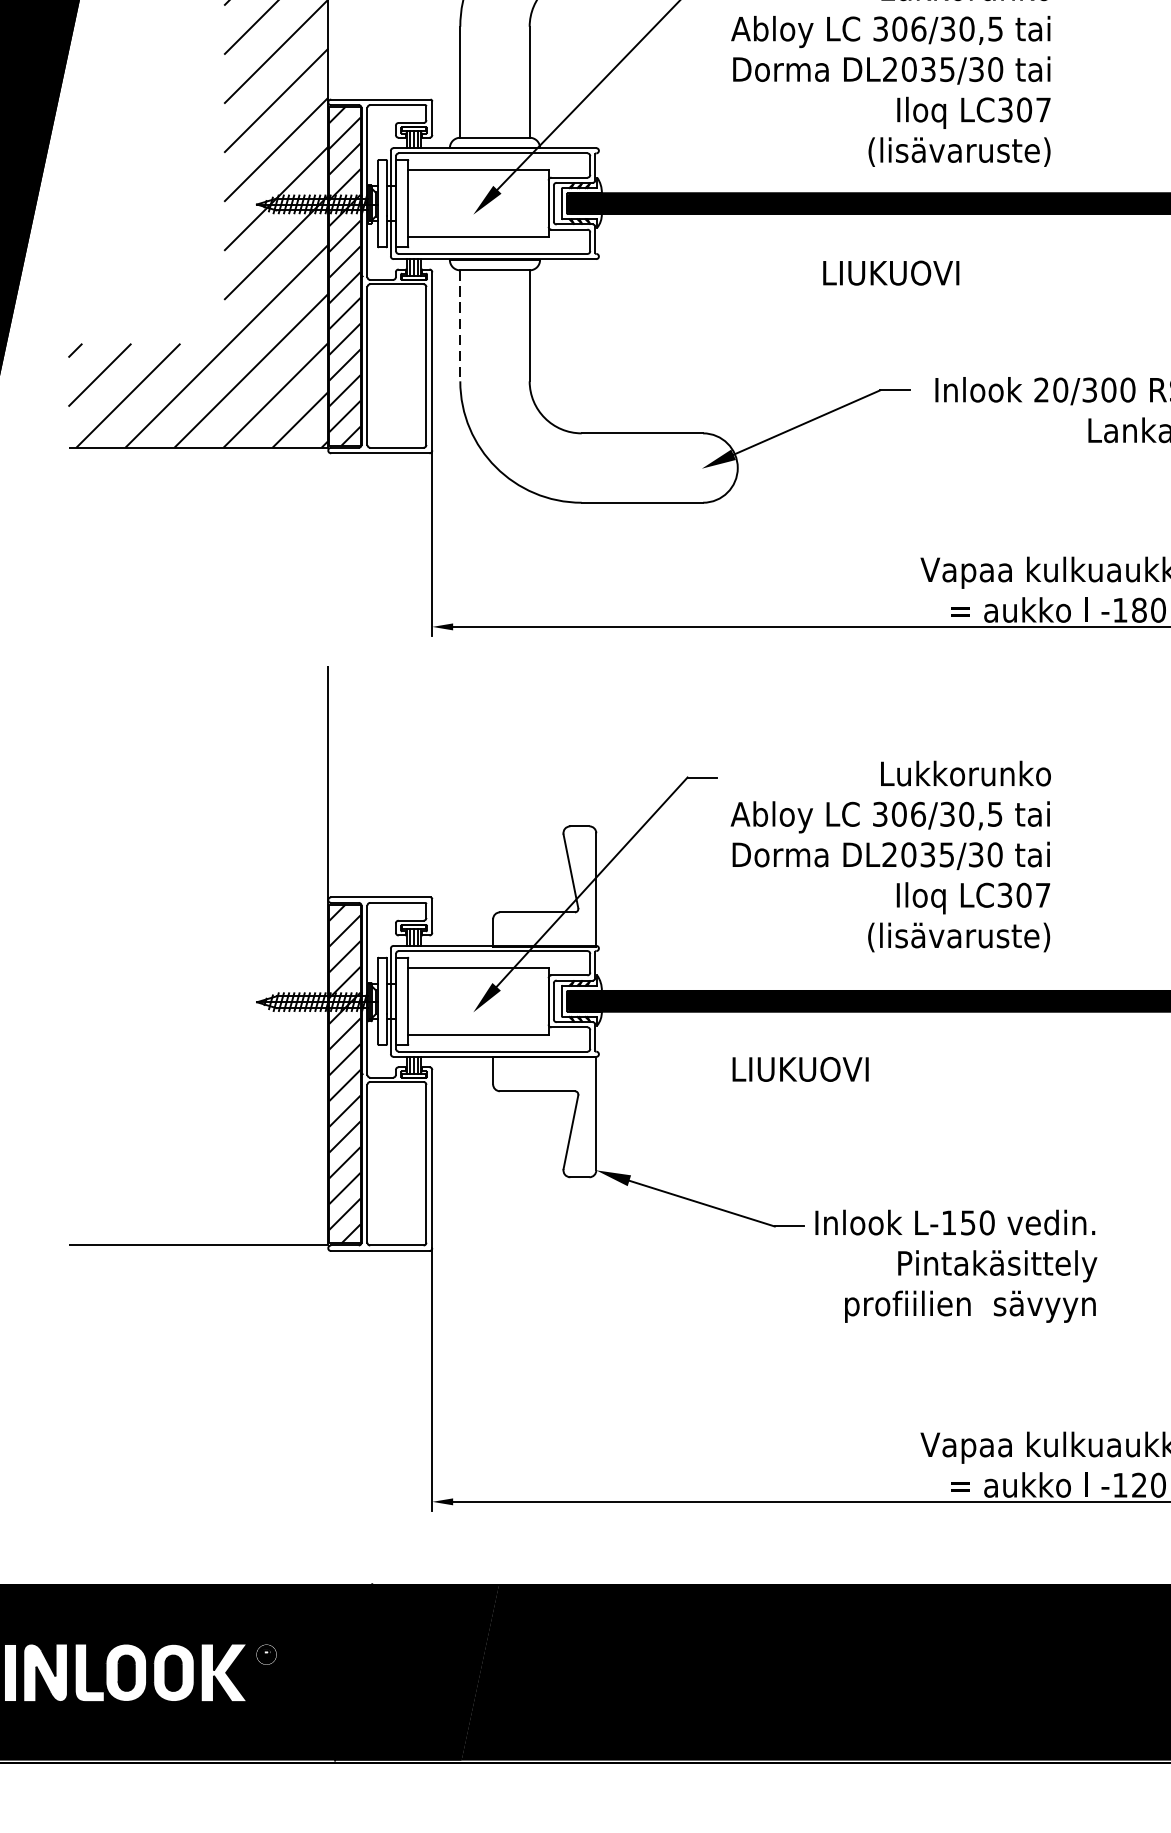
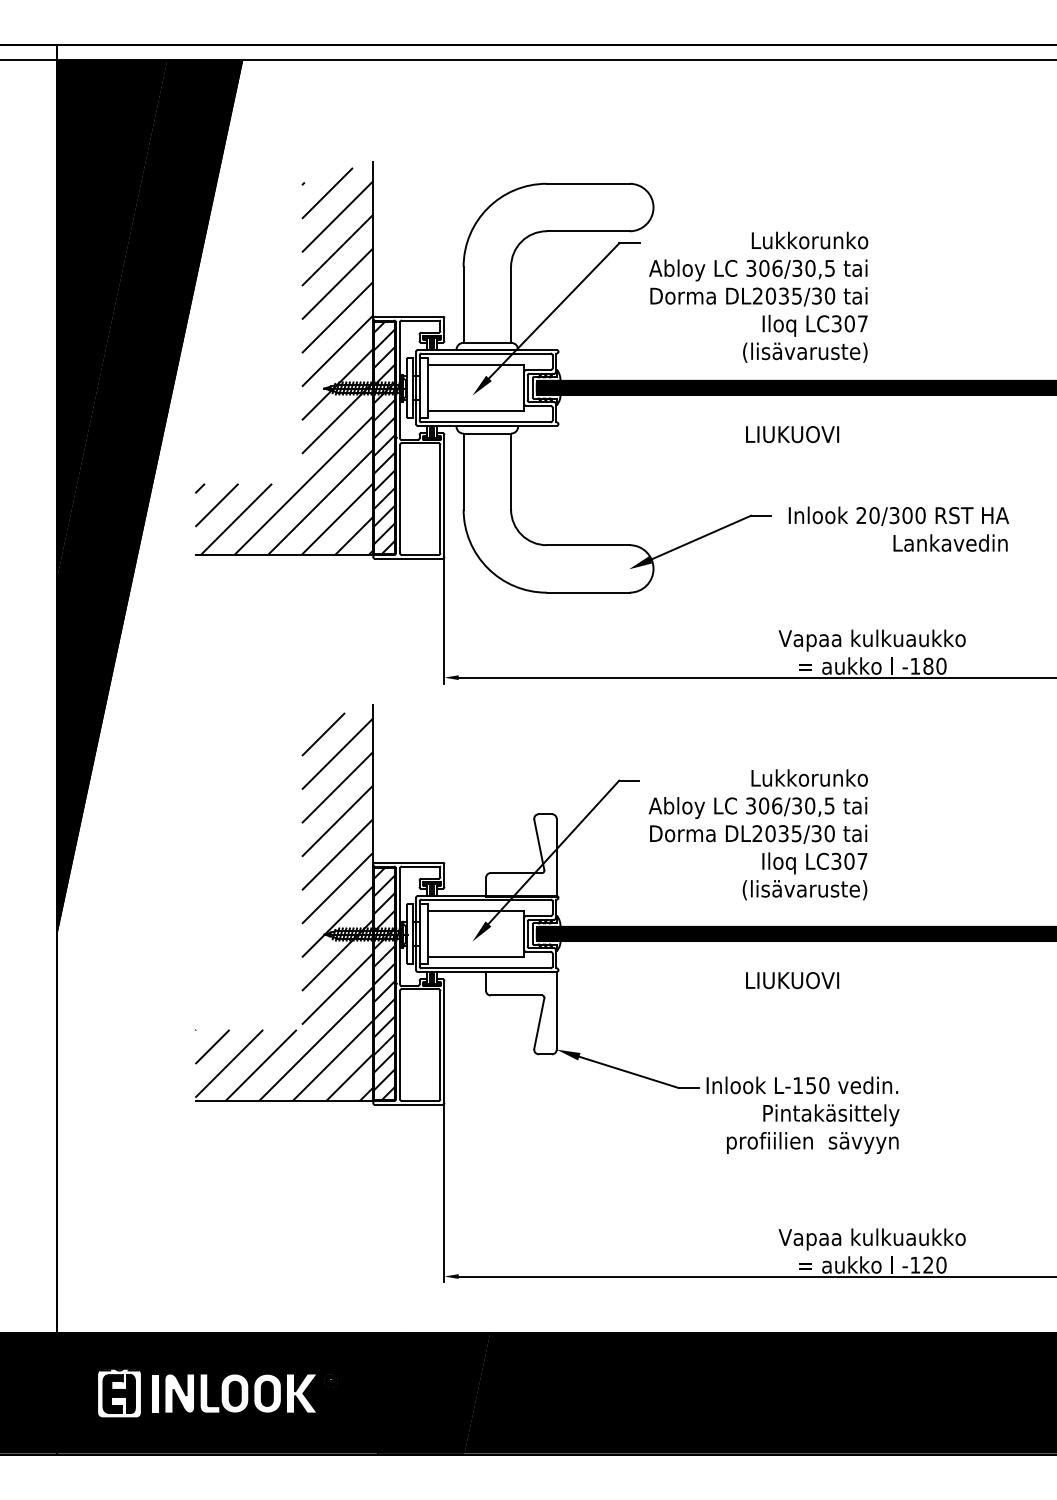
text: (891, 273) -> (792, 434), moved
line: (460, 325) -> (463, 471), dashed -> solid
hatch: (198, 961) -> (284, 906), added
text: (800, 1069) -> (792, 980), moved

